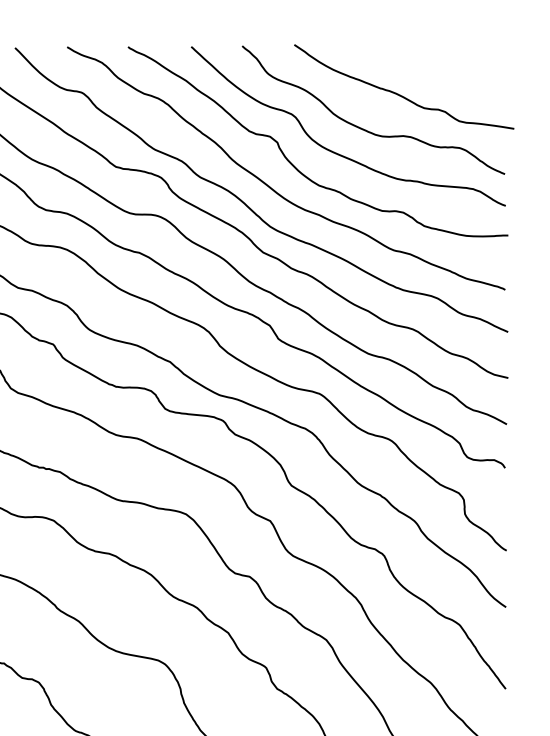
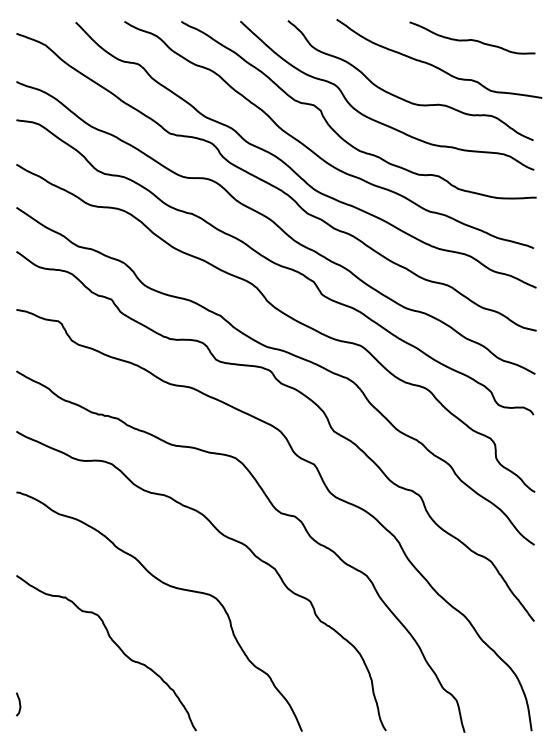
curve: (439, 66) -> (472, 39), added

